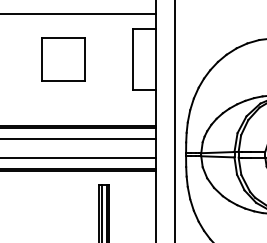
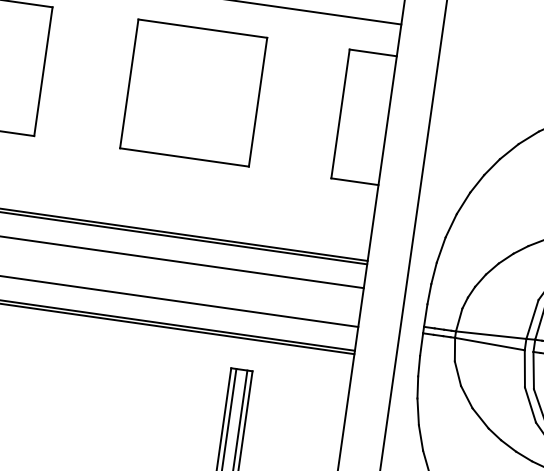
part: (63, 59) -> (193, 92), size x1.43

